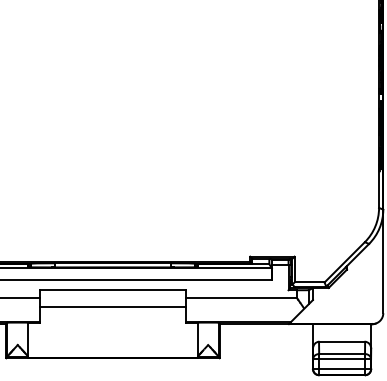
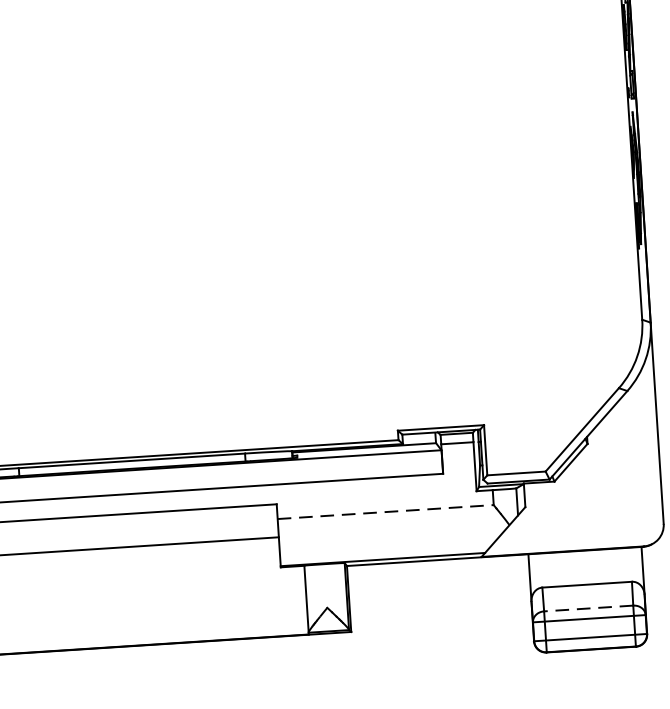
line: (241, 297) -> (386, 511), solid -> dashed
line: (342, 354) -> (589, 609), solid -> dashed

